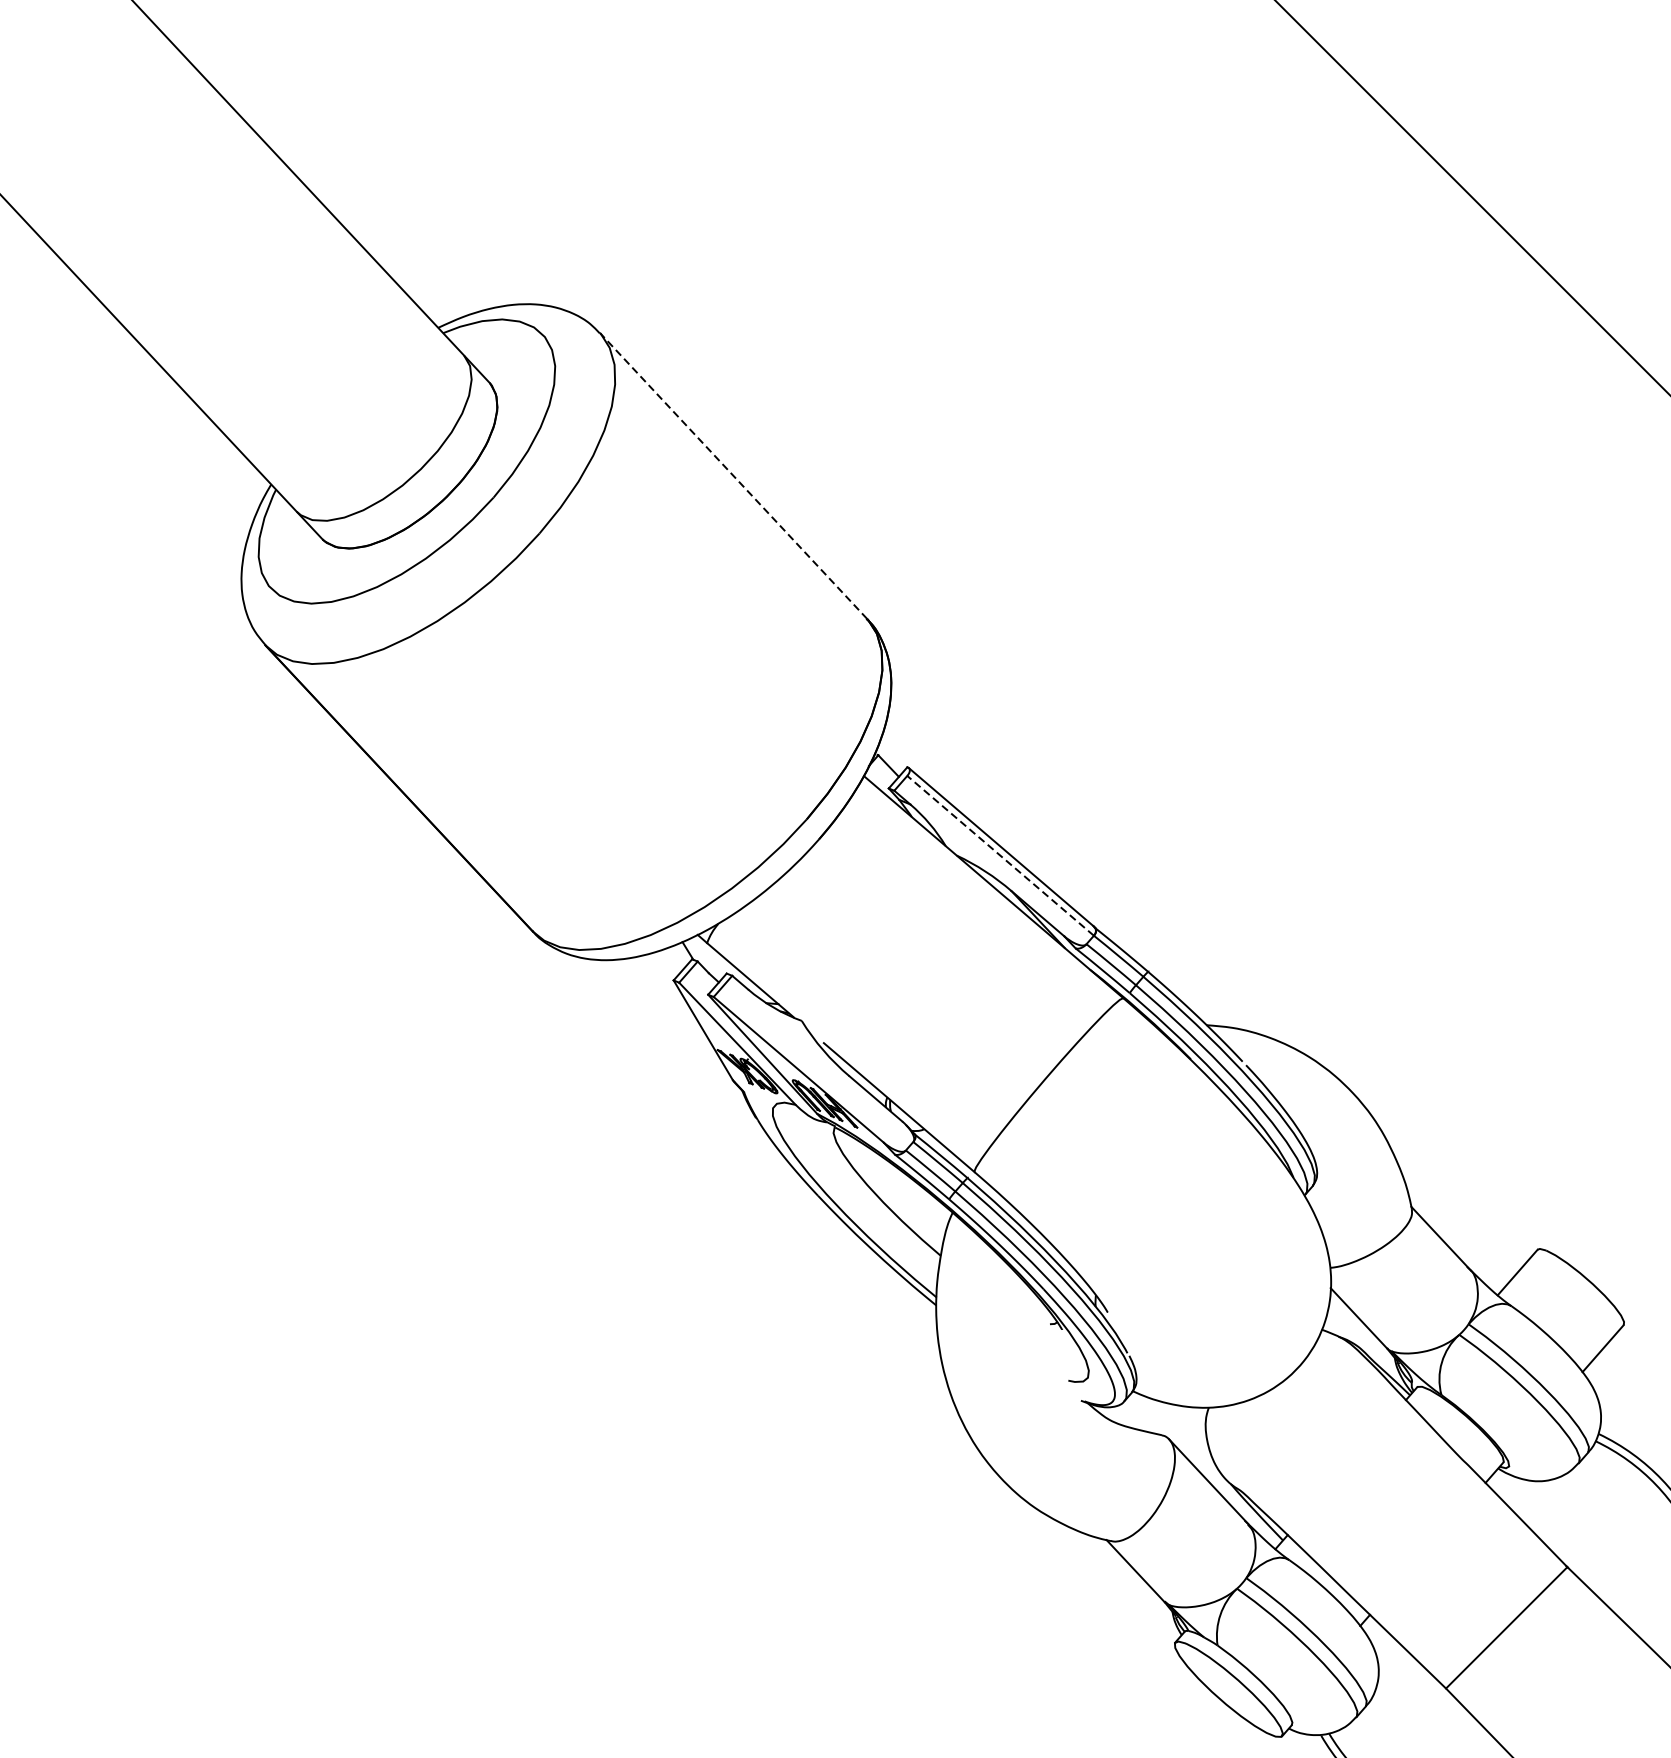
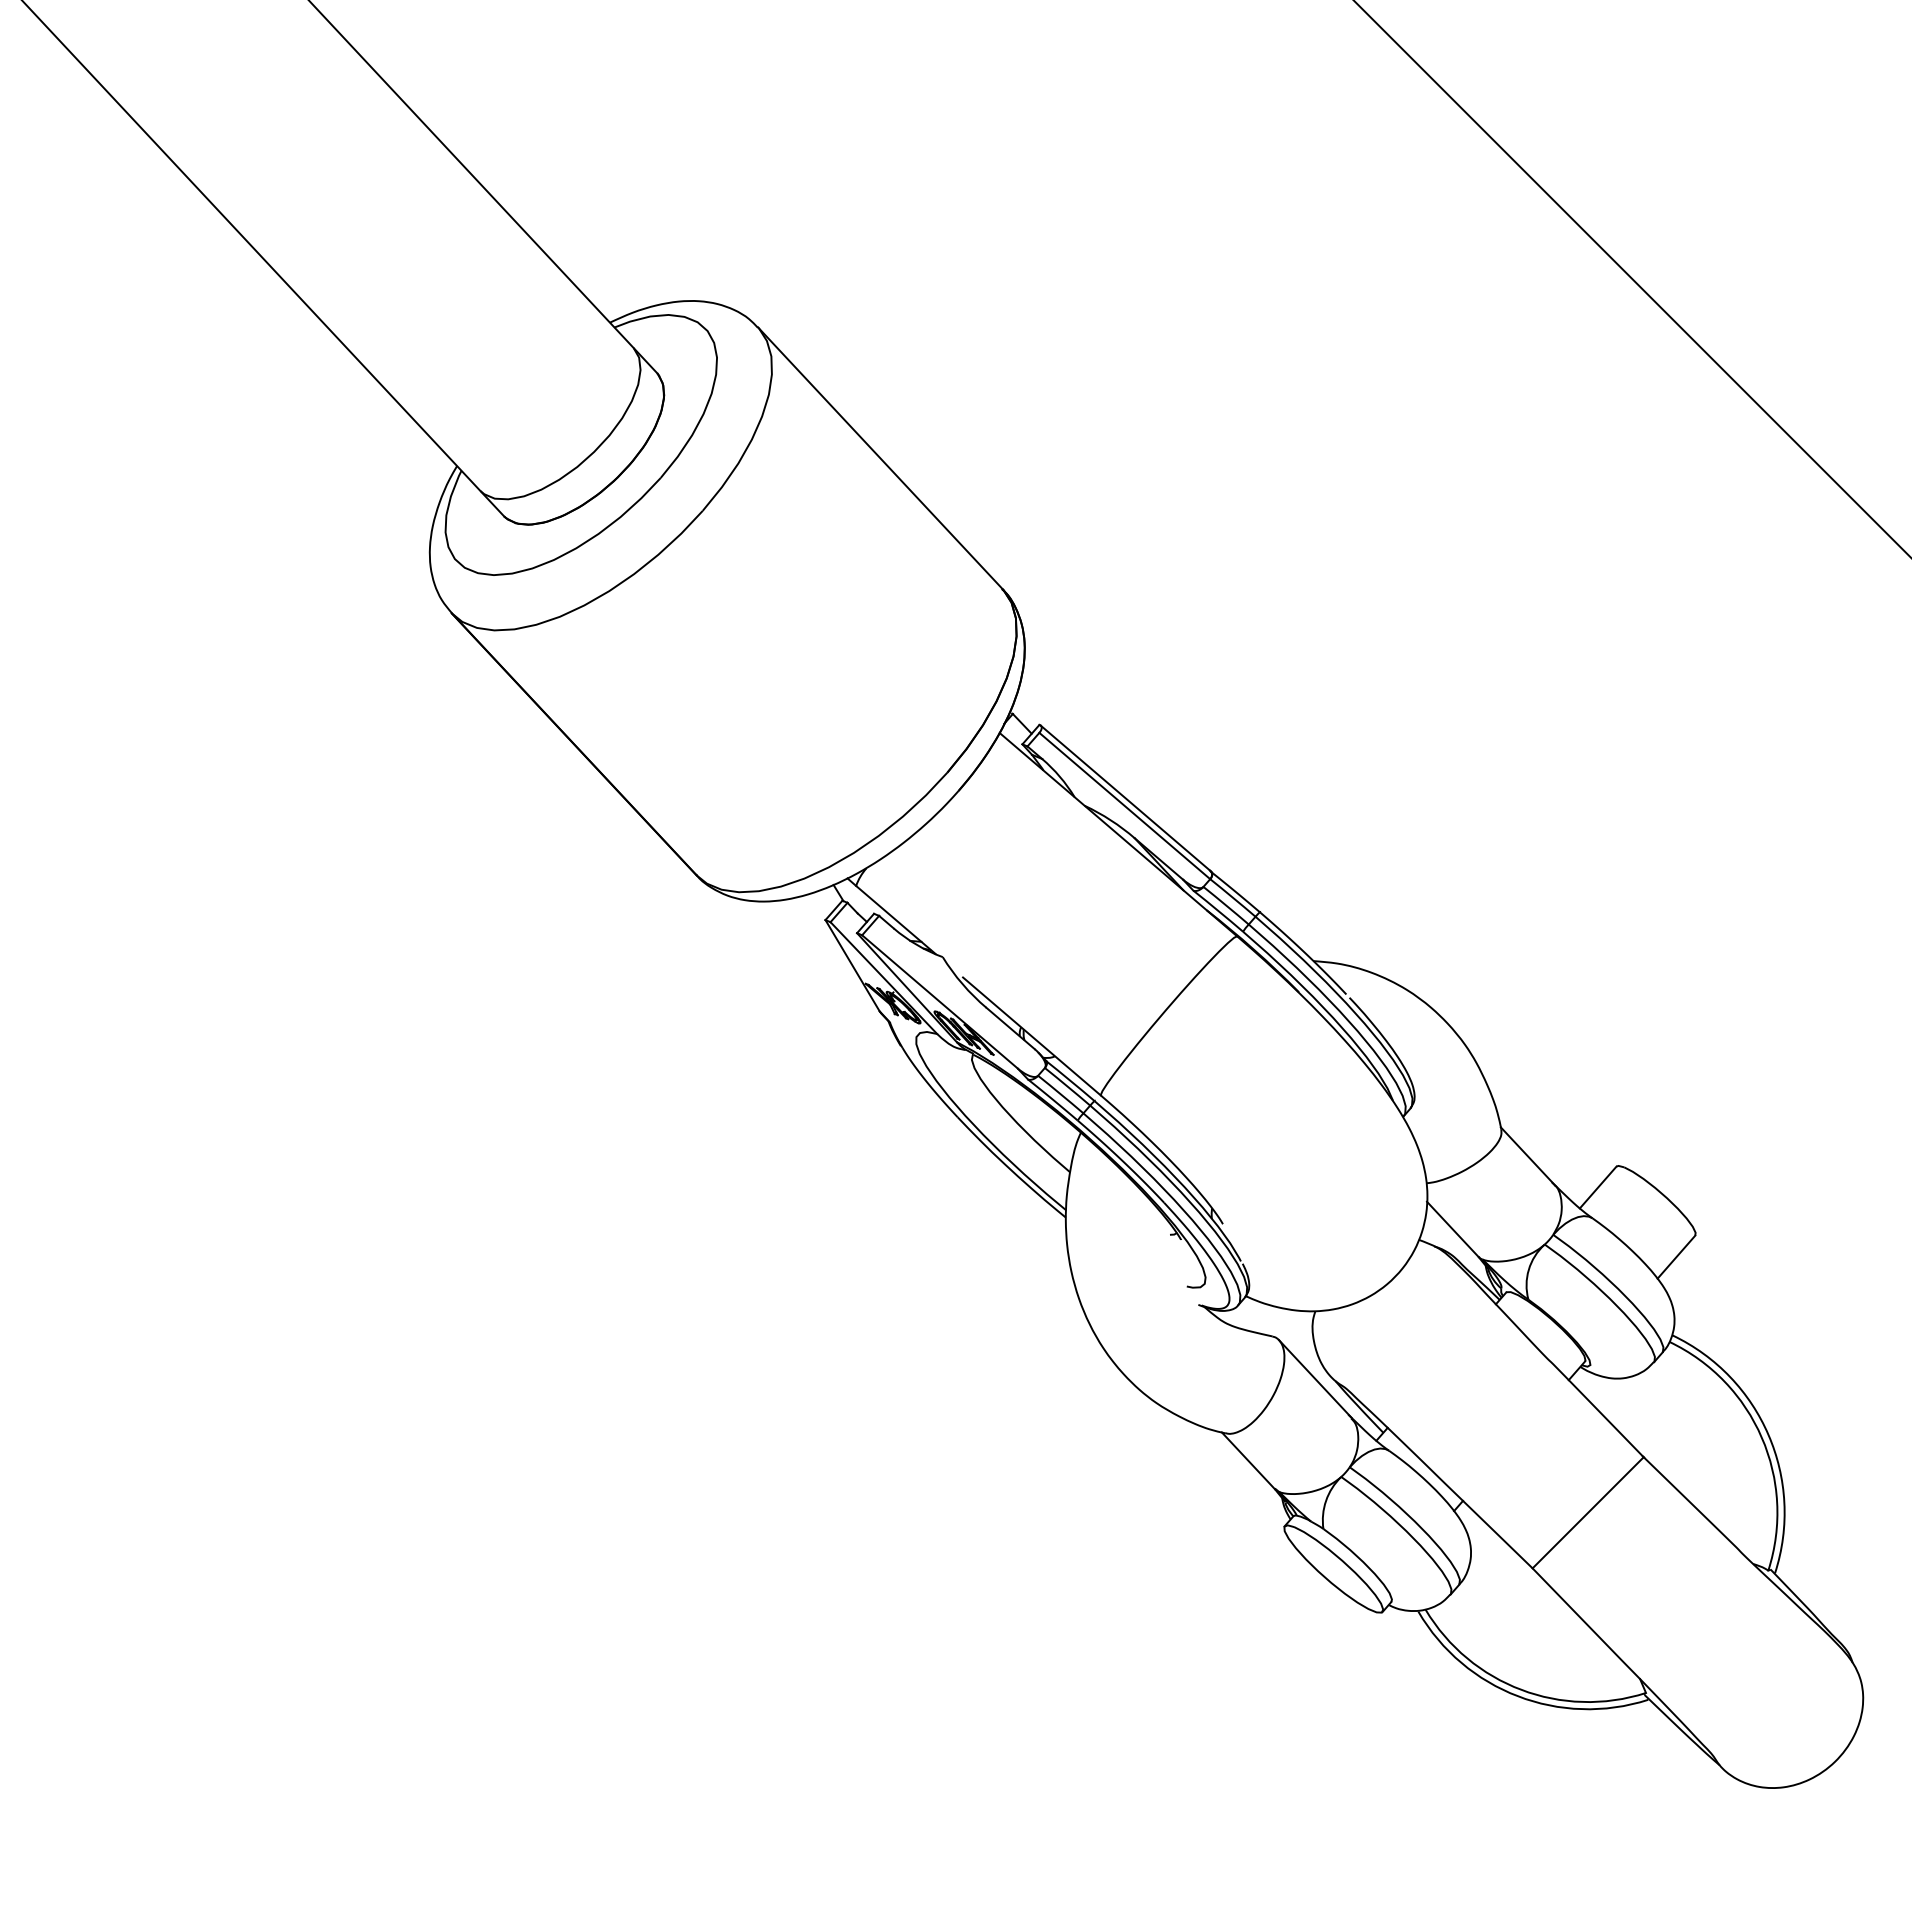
line: (733, 475) -> (880, 457), dashed -> solid
line: (1000, 855) -> (1124, 805), dashed -> solid

